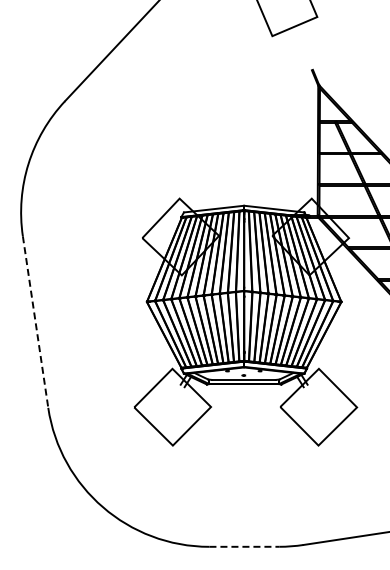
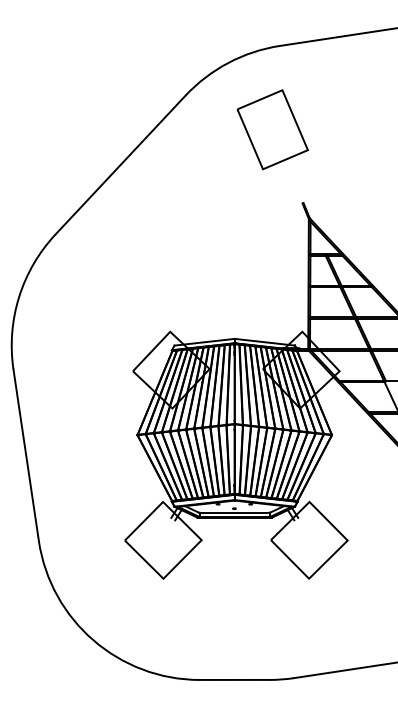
line: (35, 322) -> (26, 455), dashed -> solid
line: (243, 546) -> (234, 679), dashed -> solid

